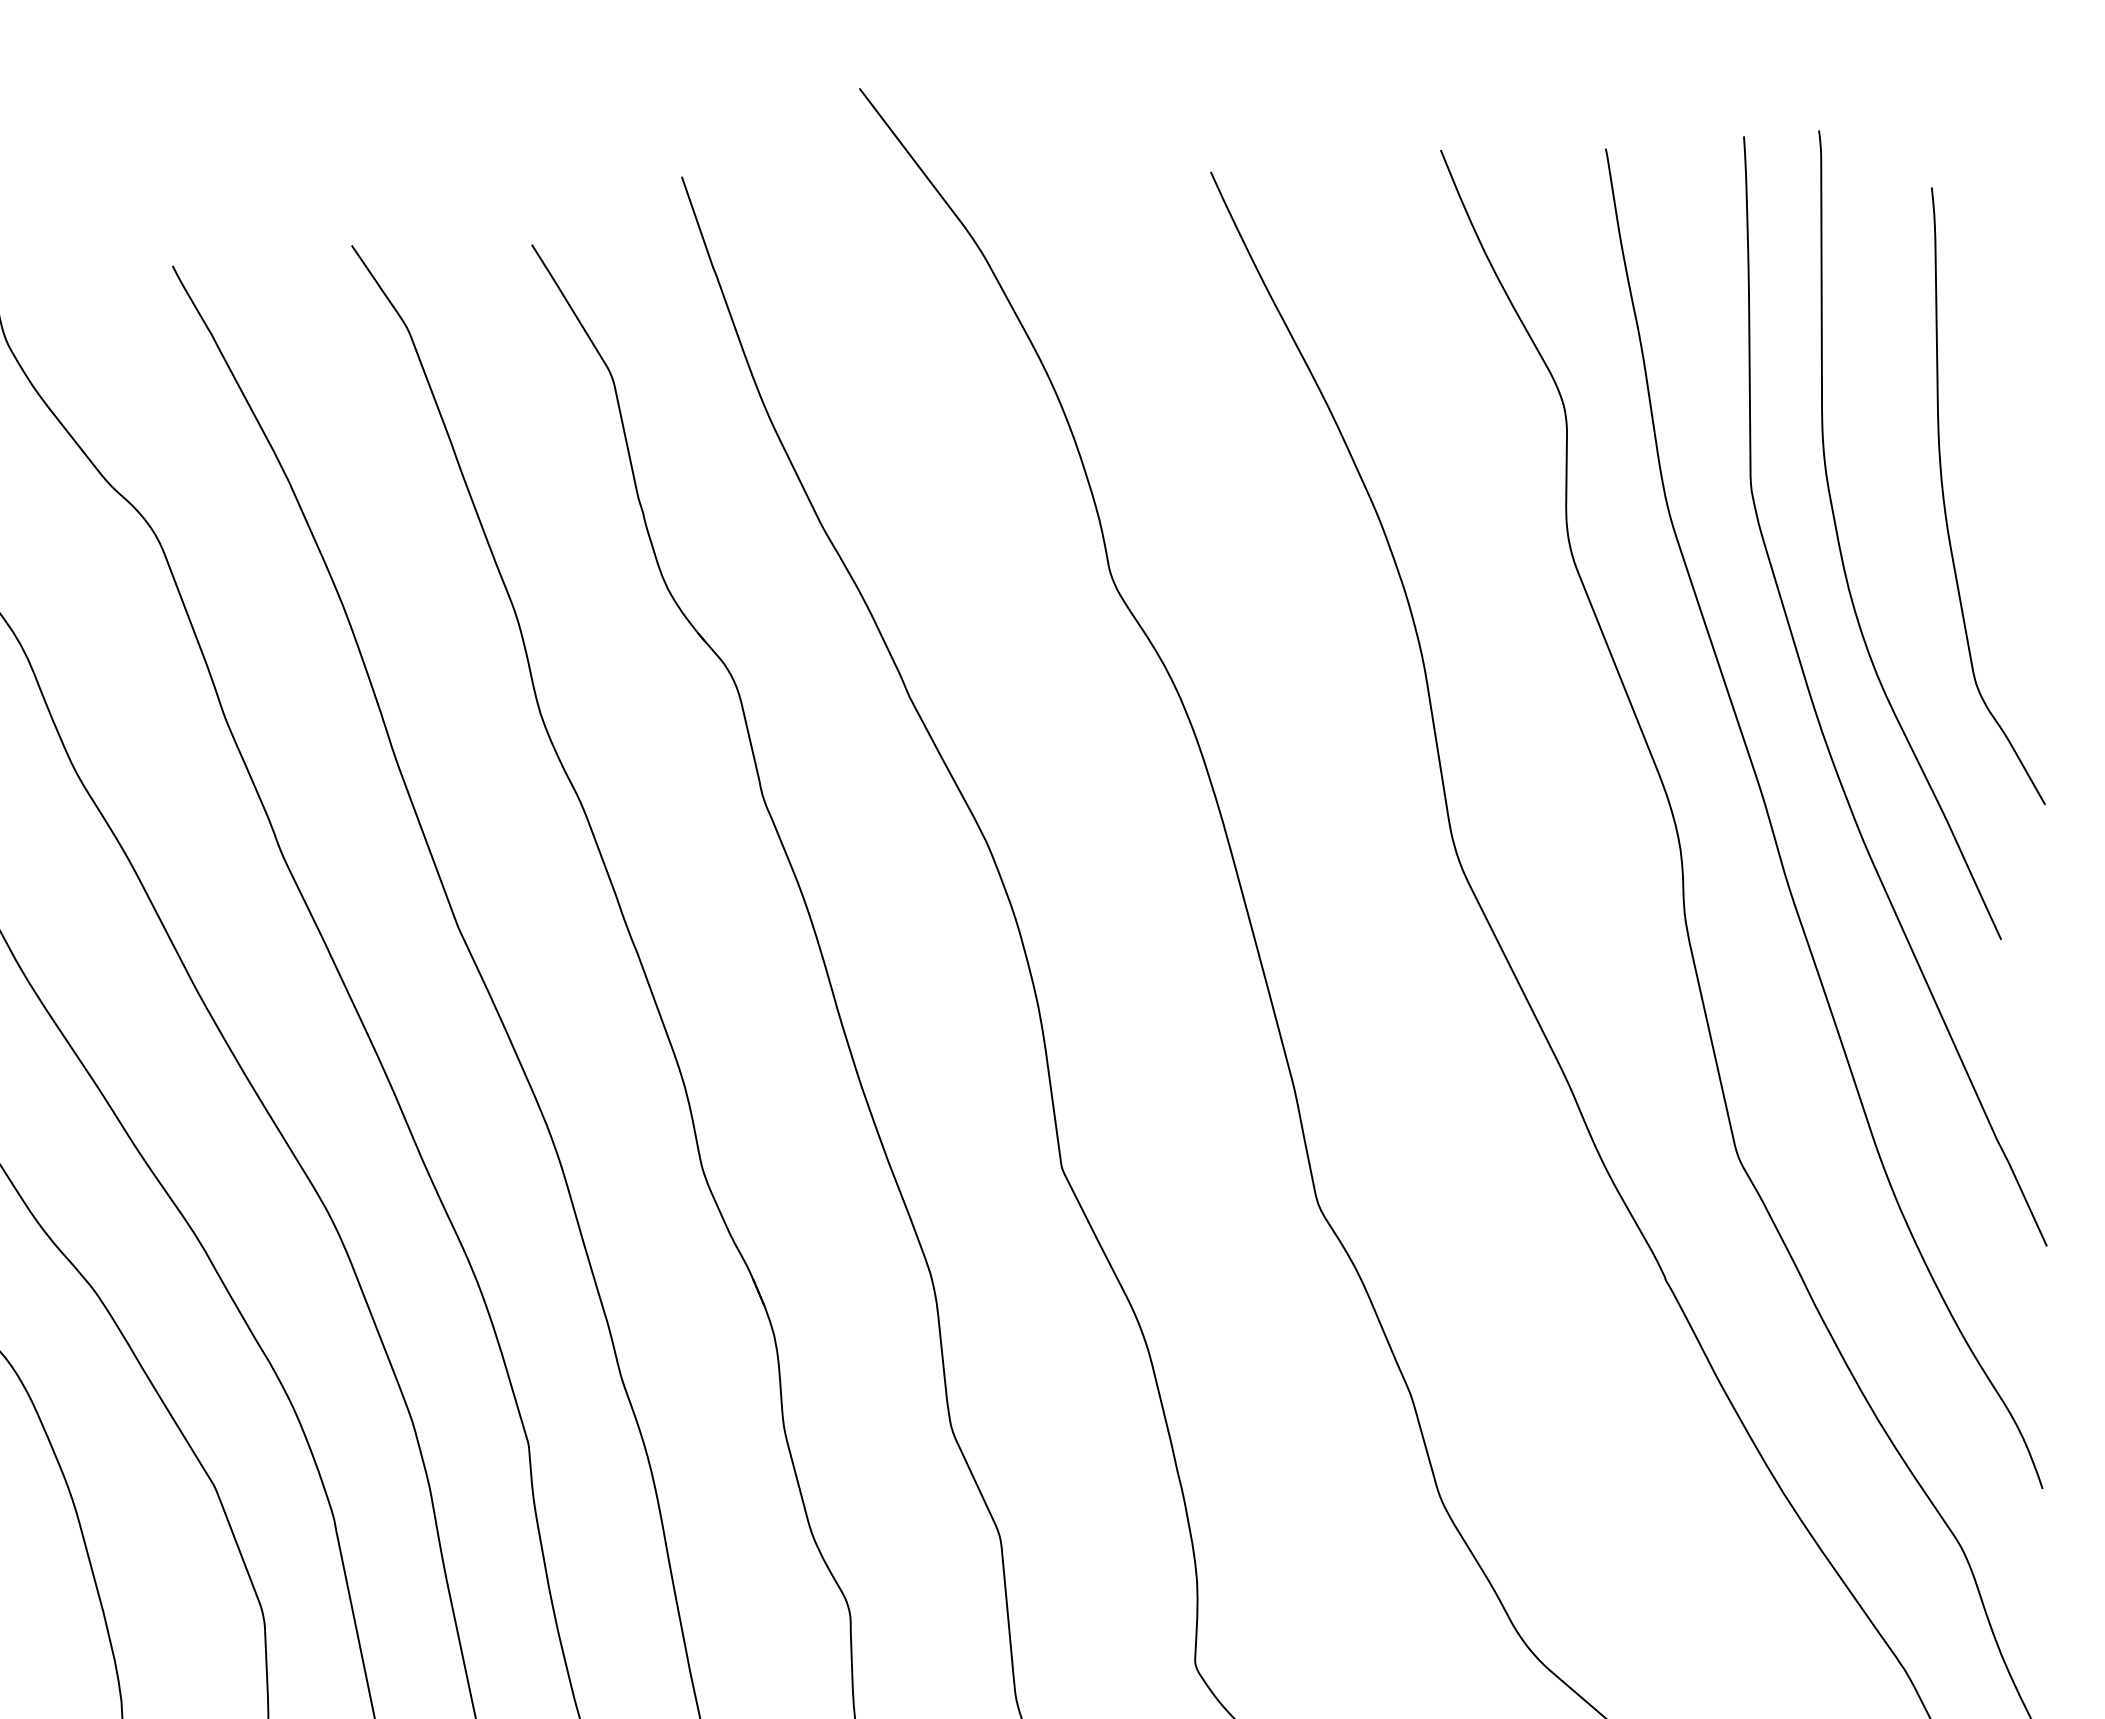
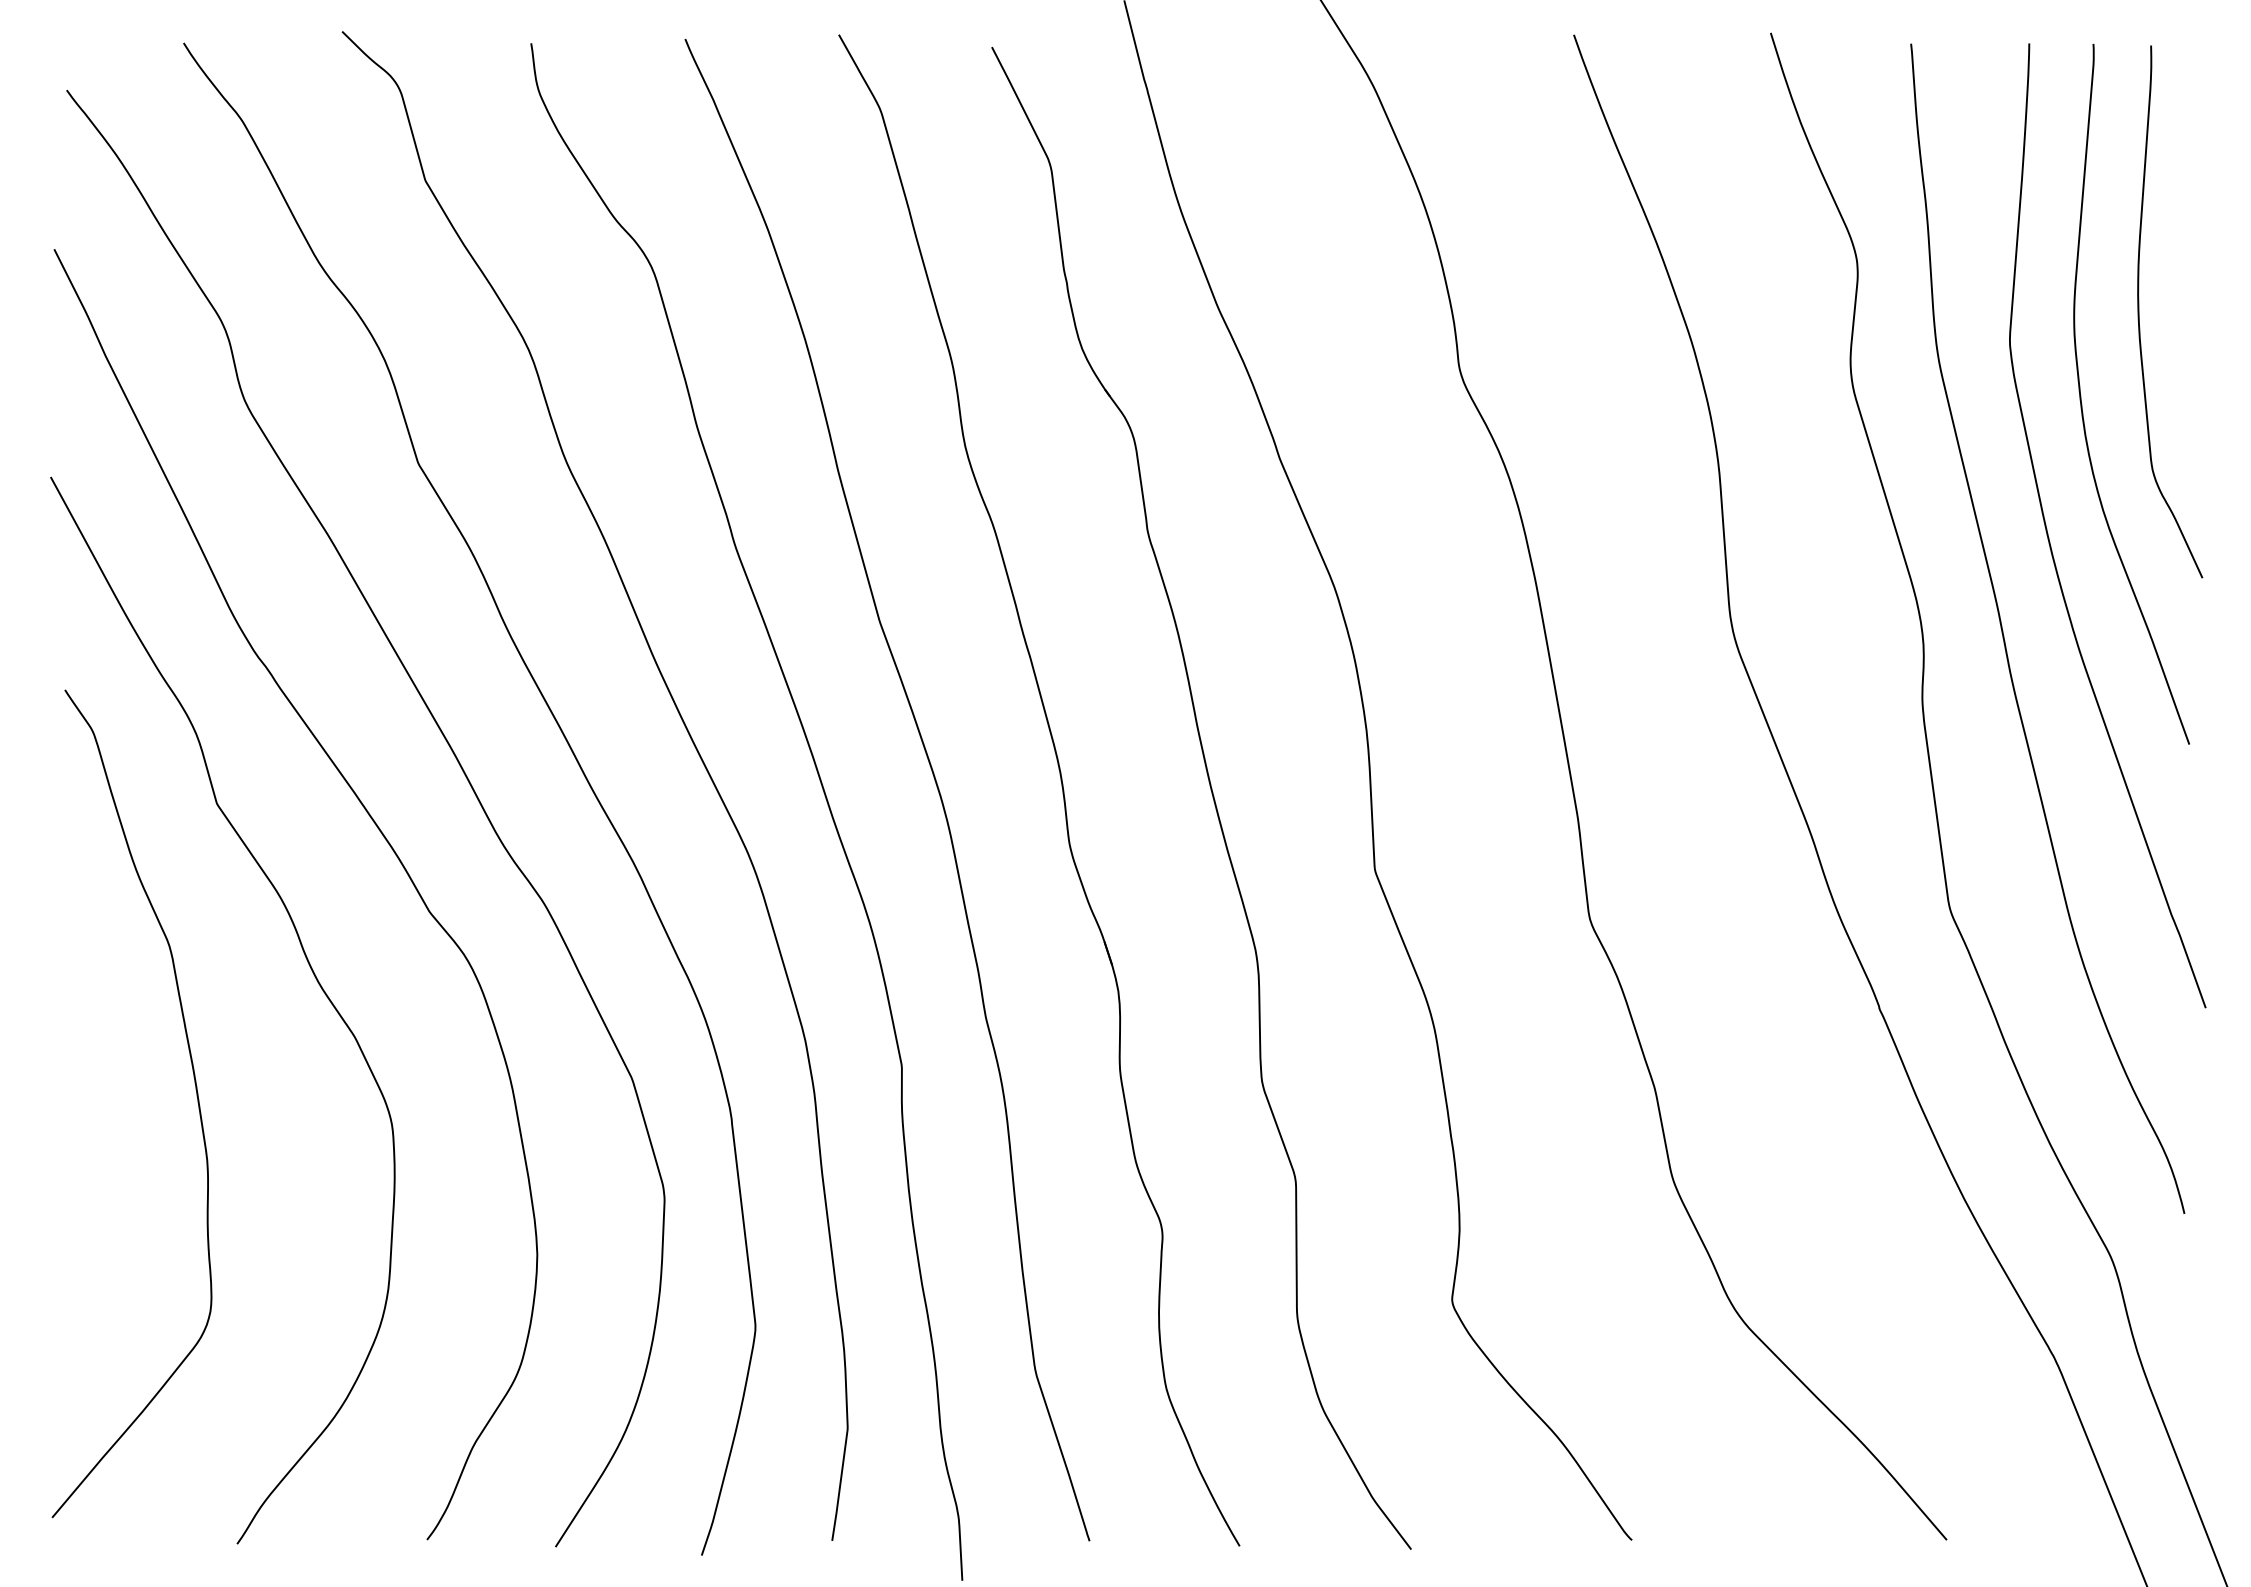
curve: (1944, 499) -> (2139, 311), moved

